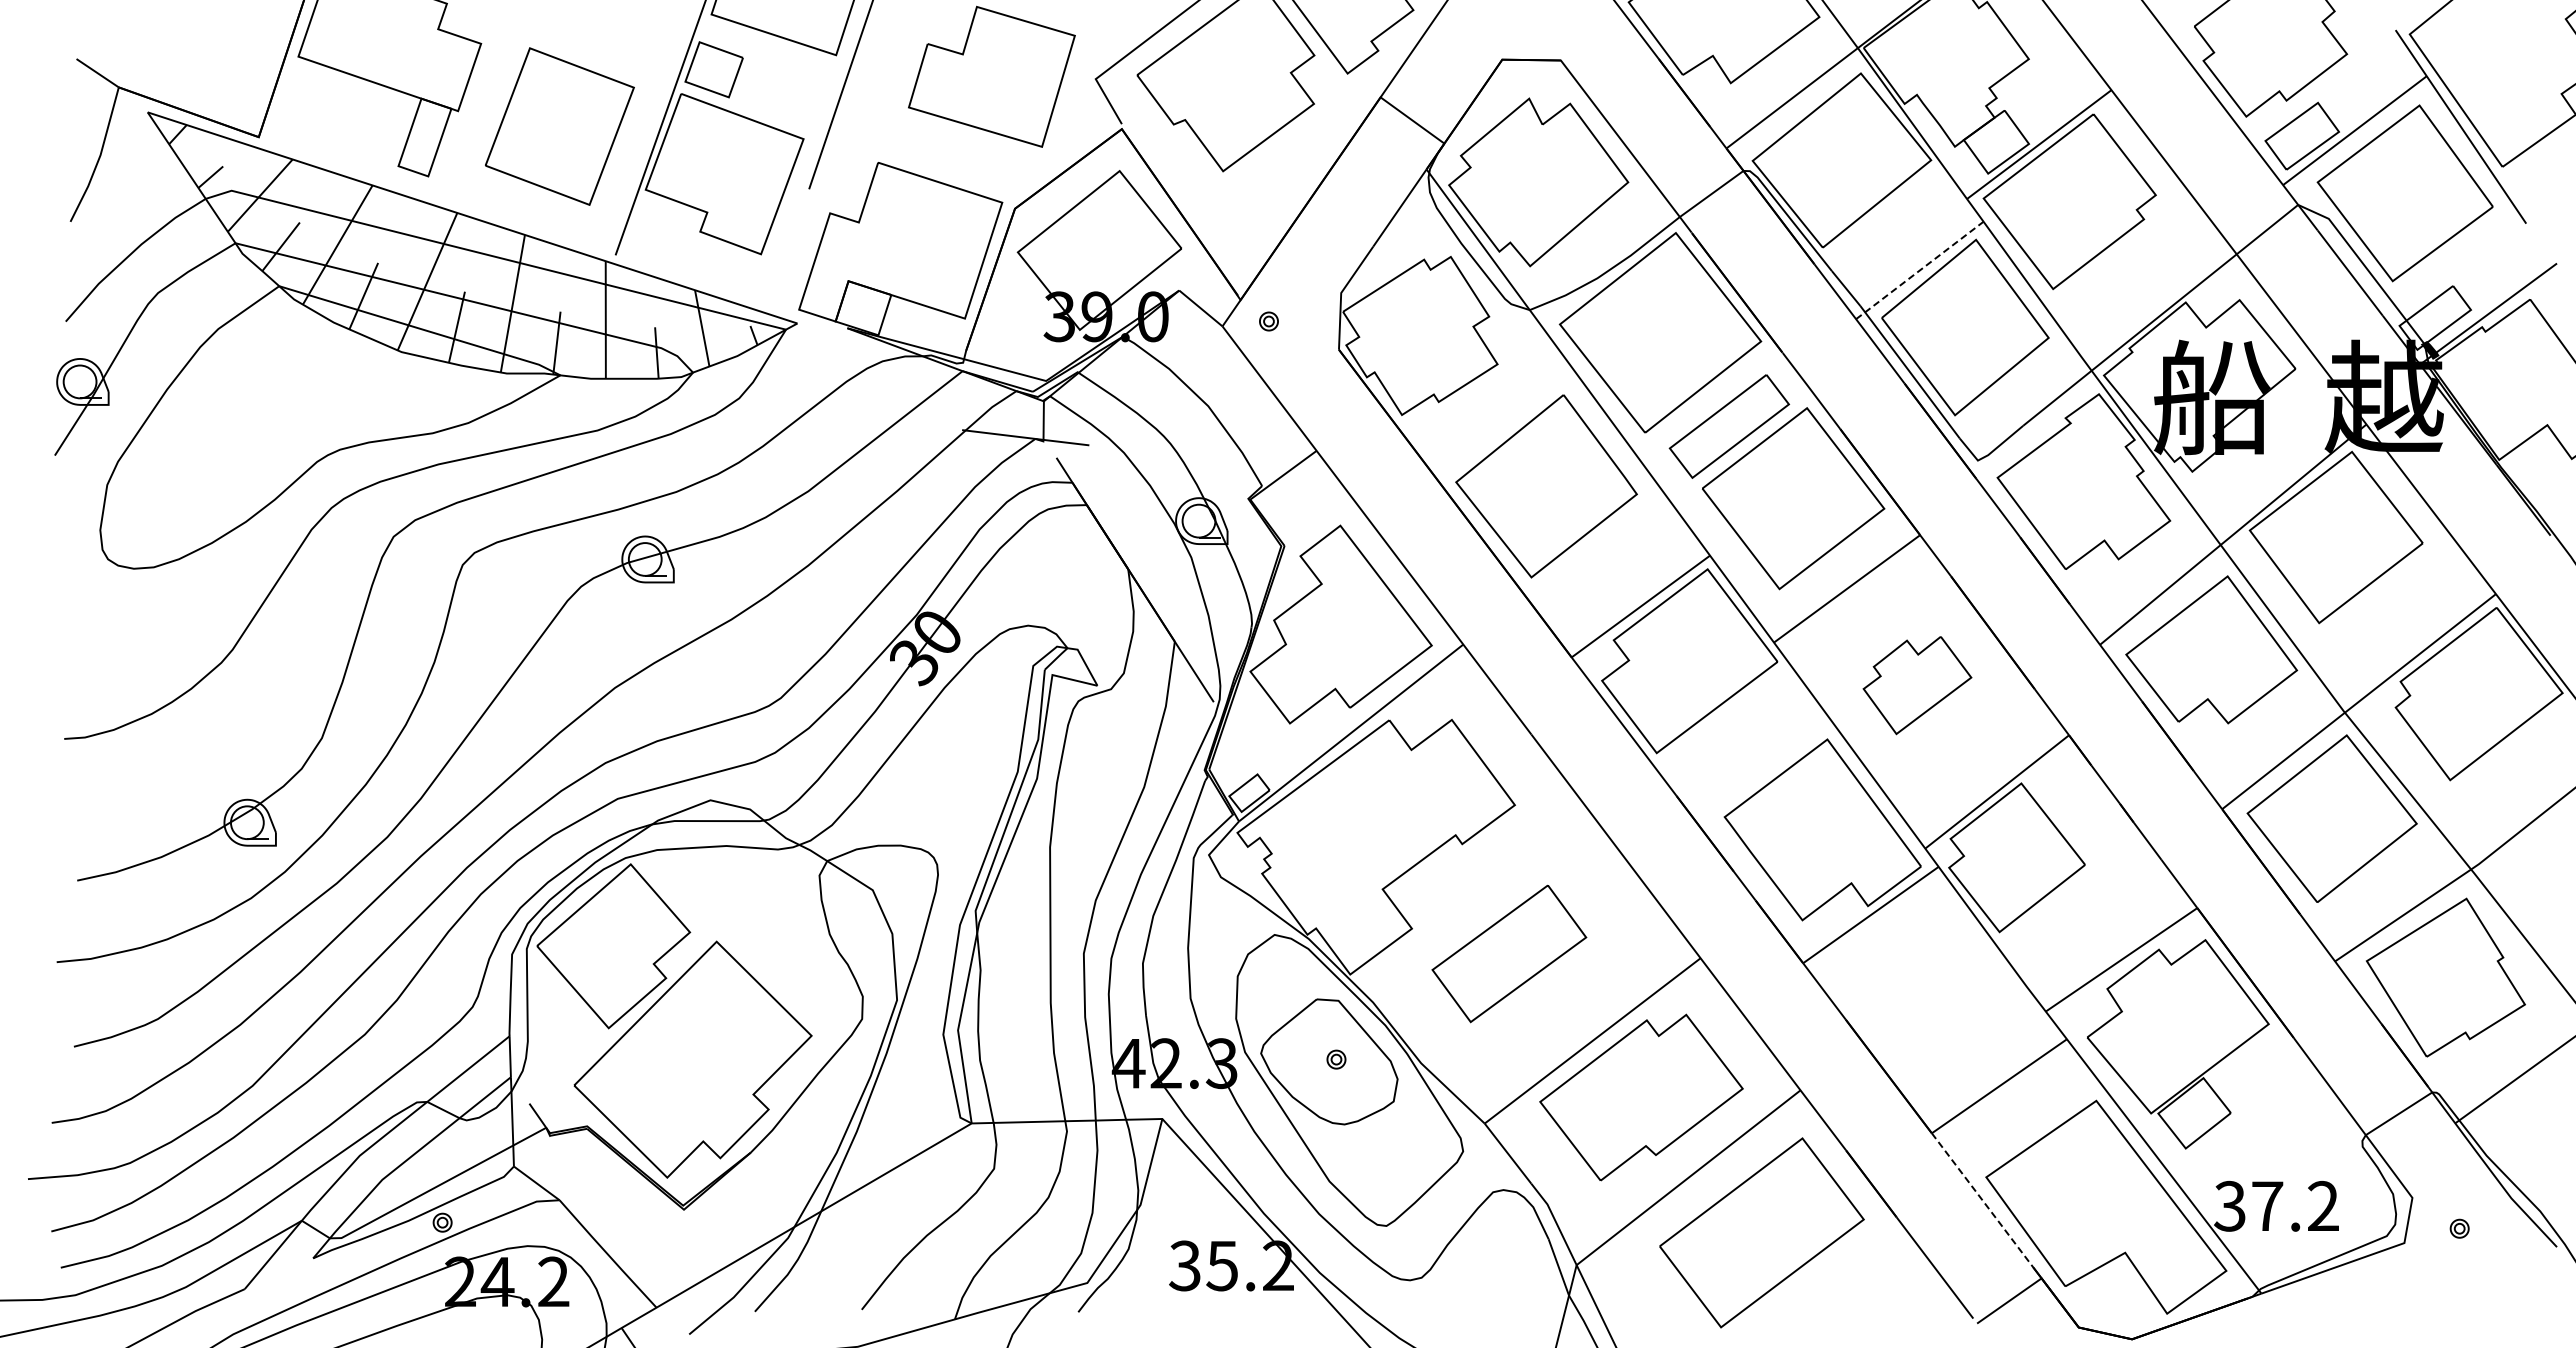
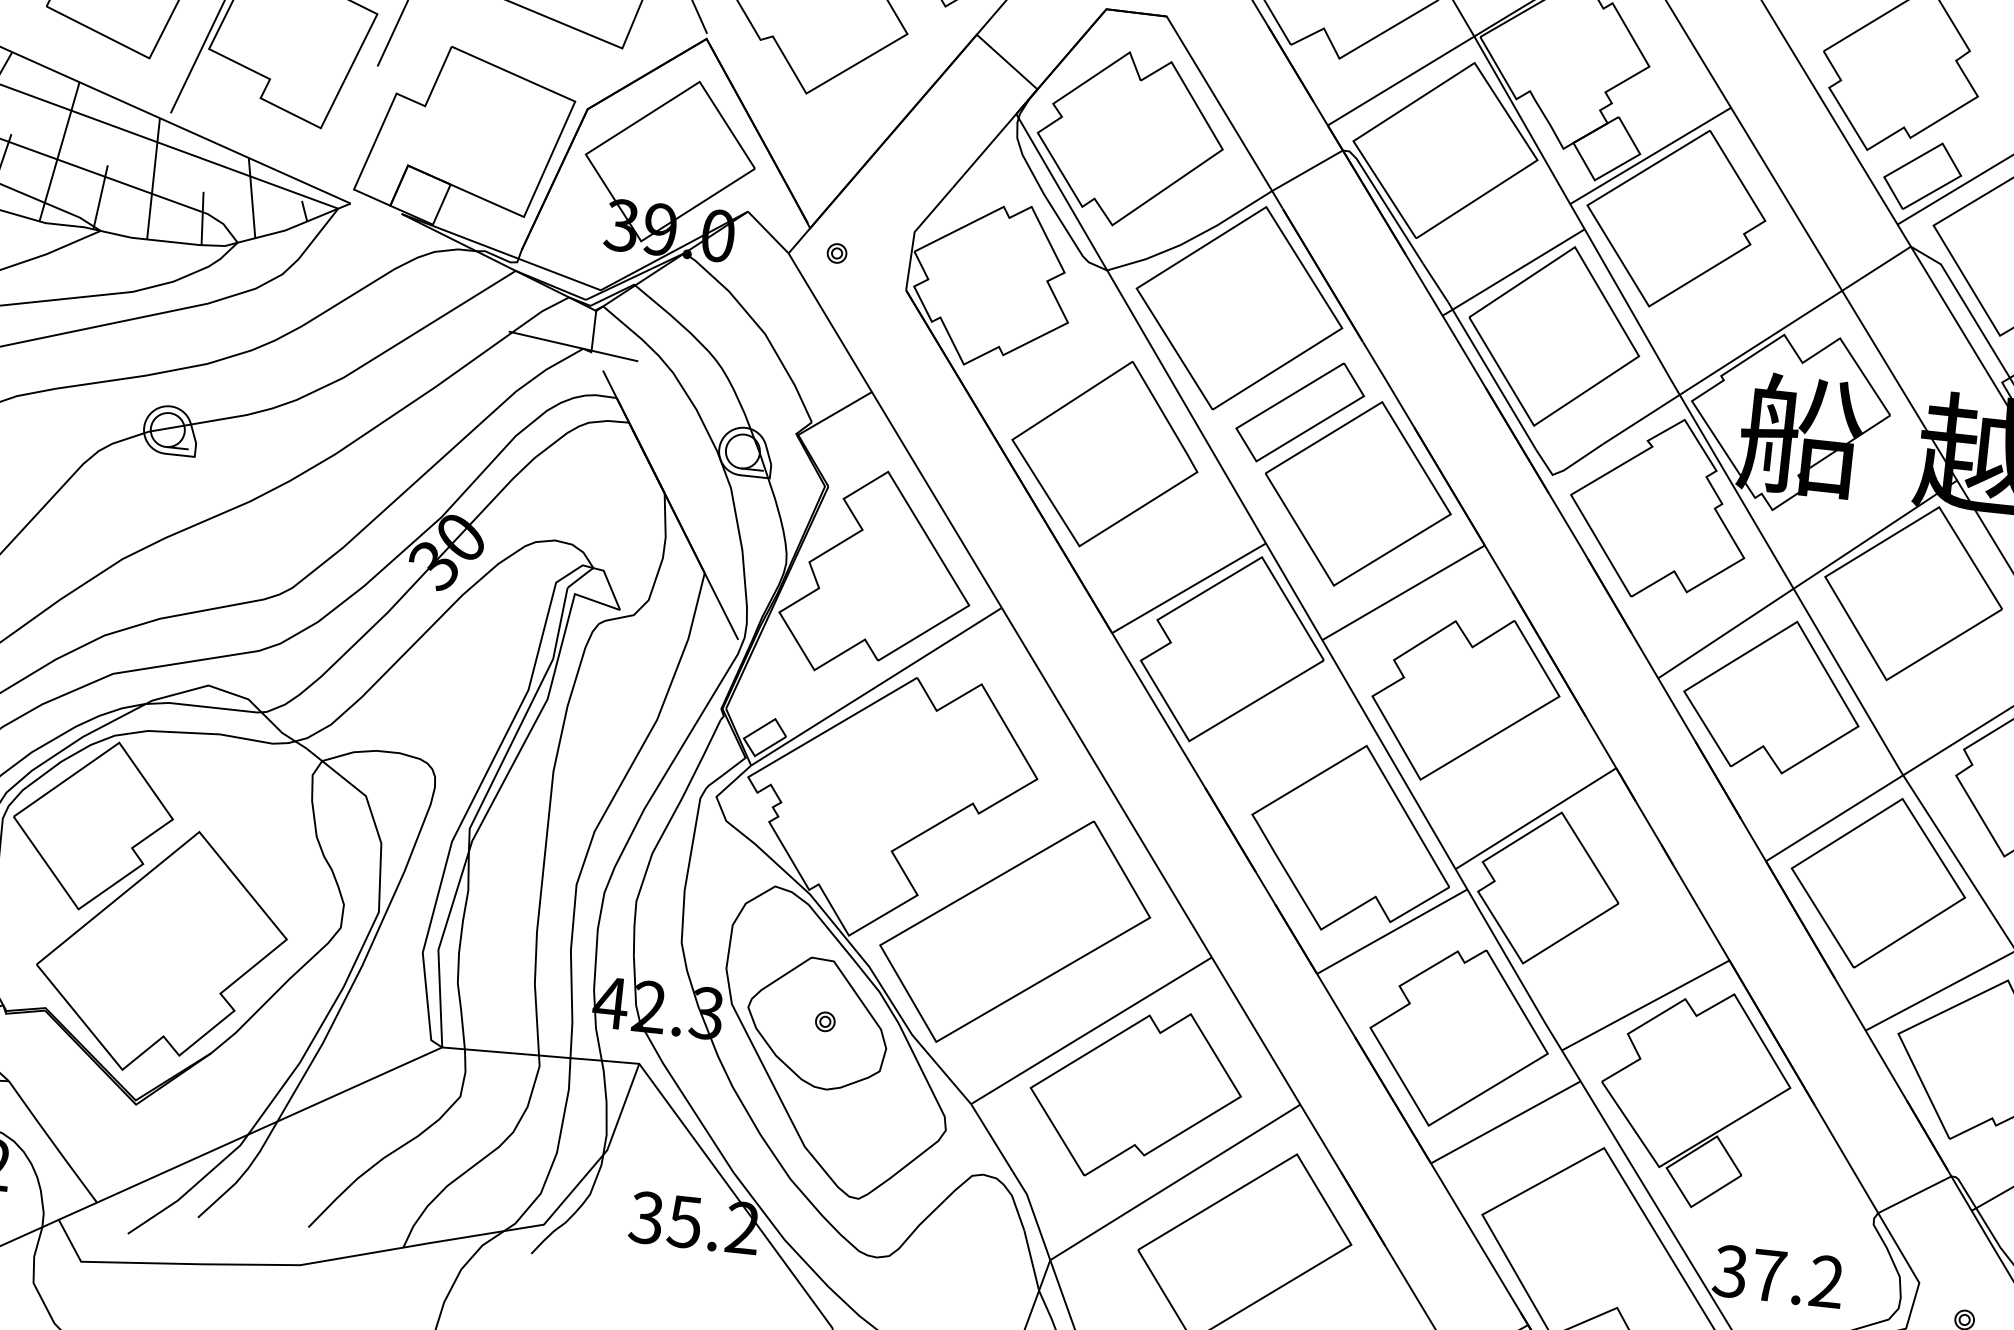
line: (1919, 270) -> (1513, 272), dashed -> solid
part: (1917, 685) -> (1465, 700), size x1.67
part: (1509, 953) -> (1015, 931), size x1.67
part: (1945, 1010) -> (1458, 1038), added
line: (1982, 1200) -> (1475, 1238), dashed -> solid

